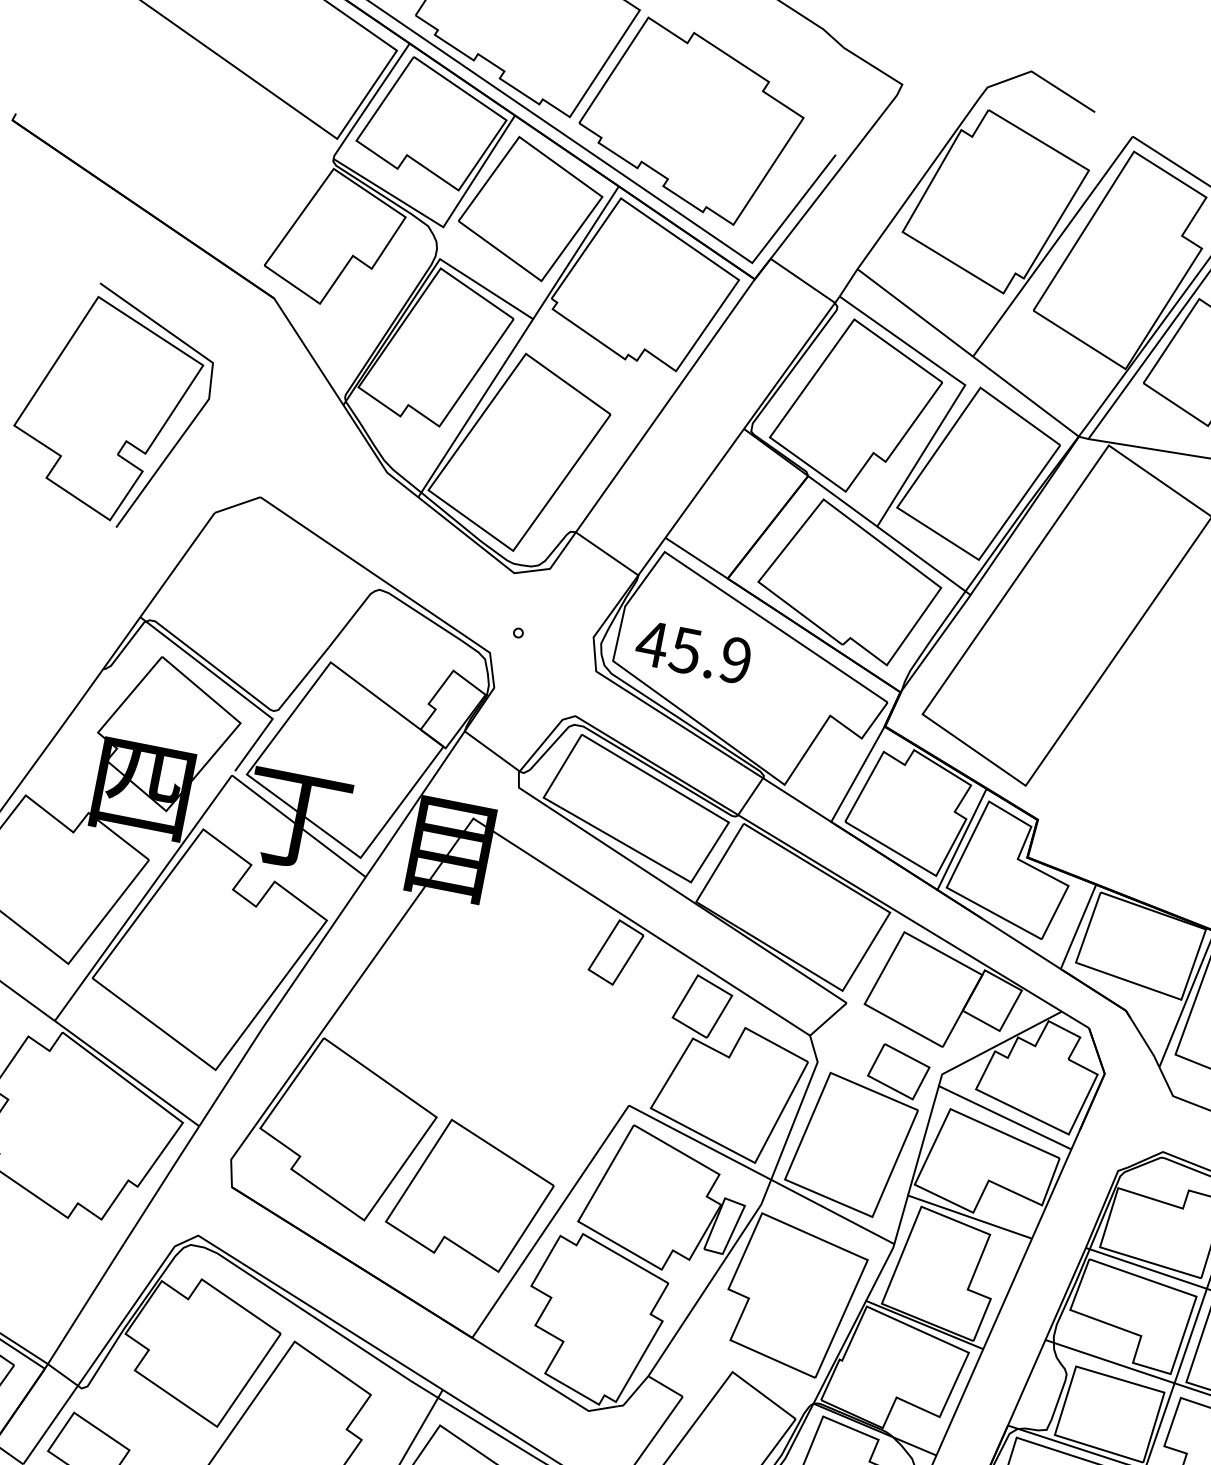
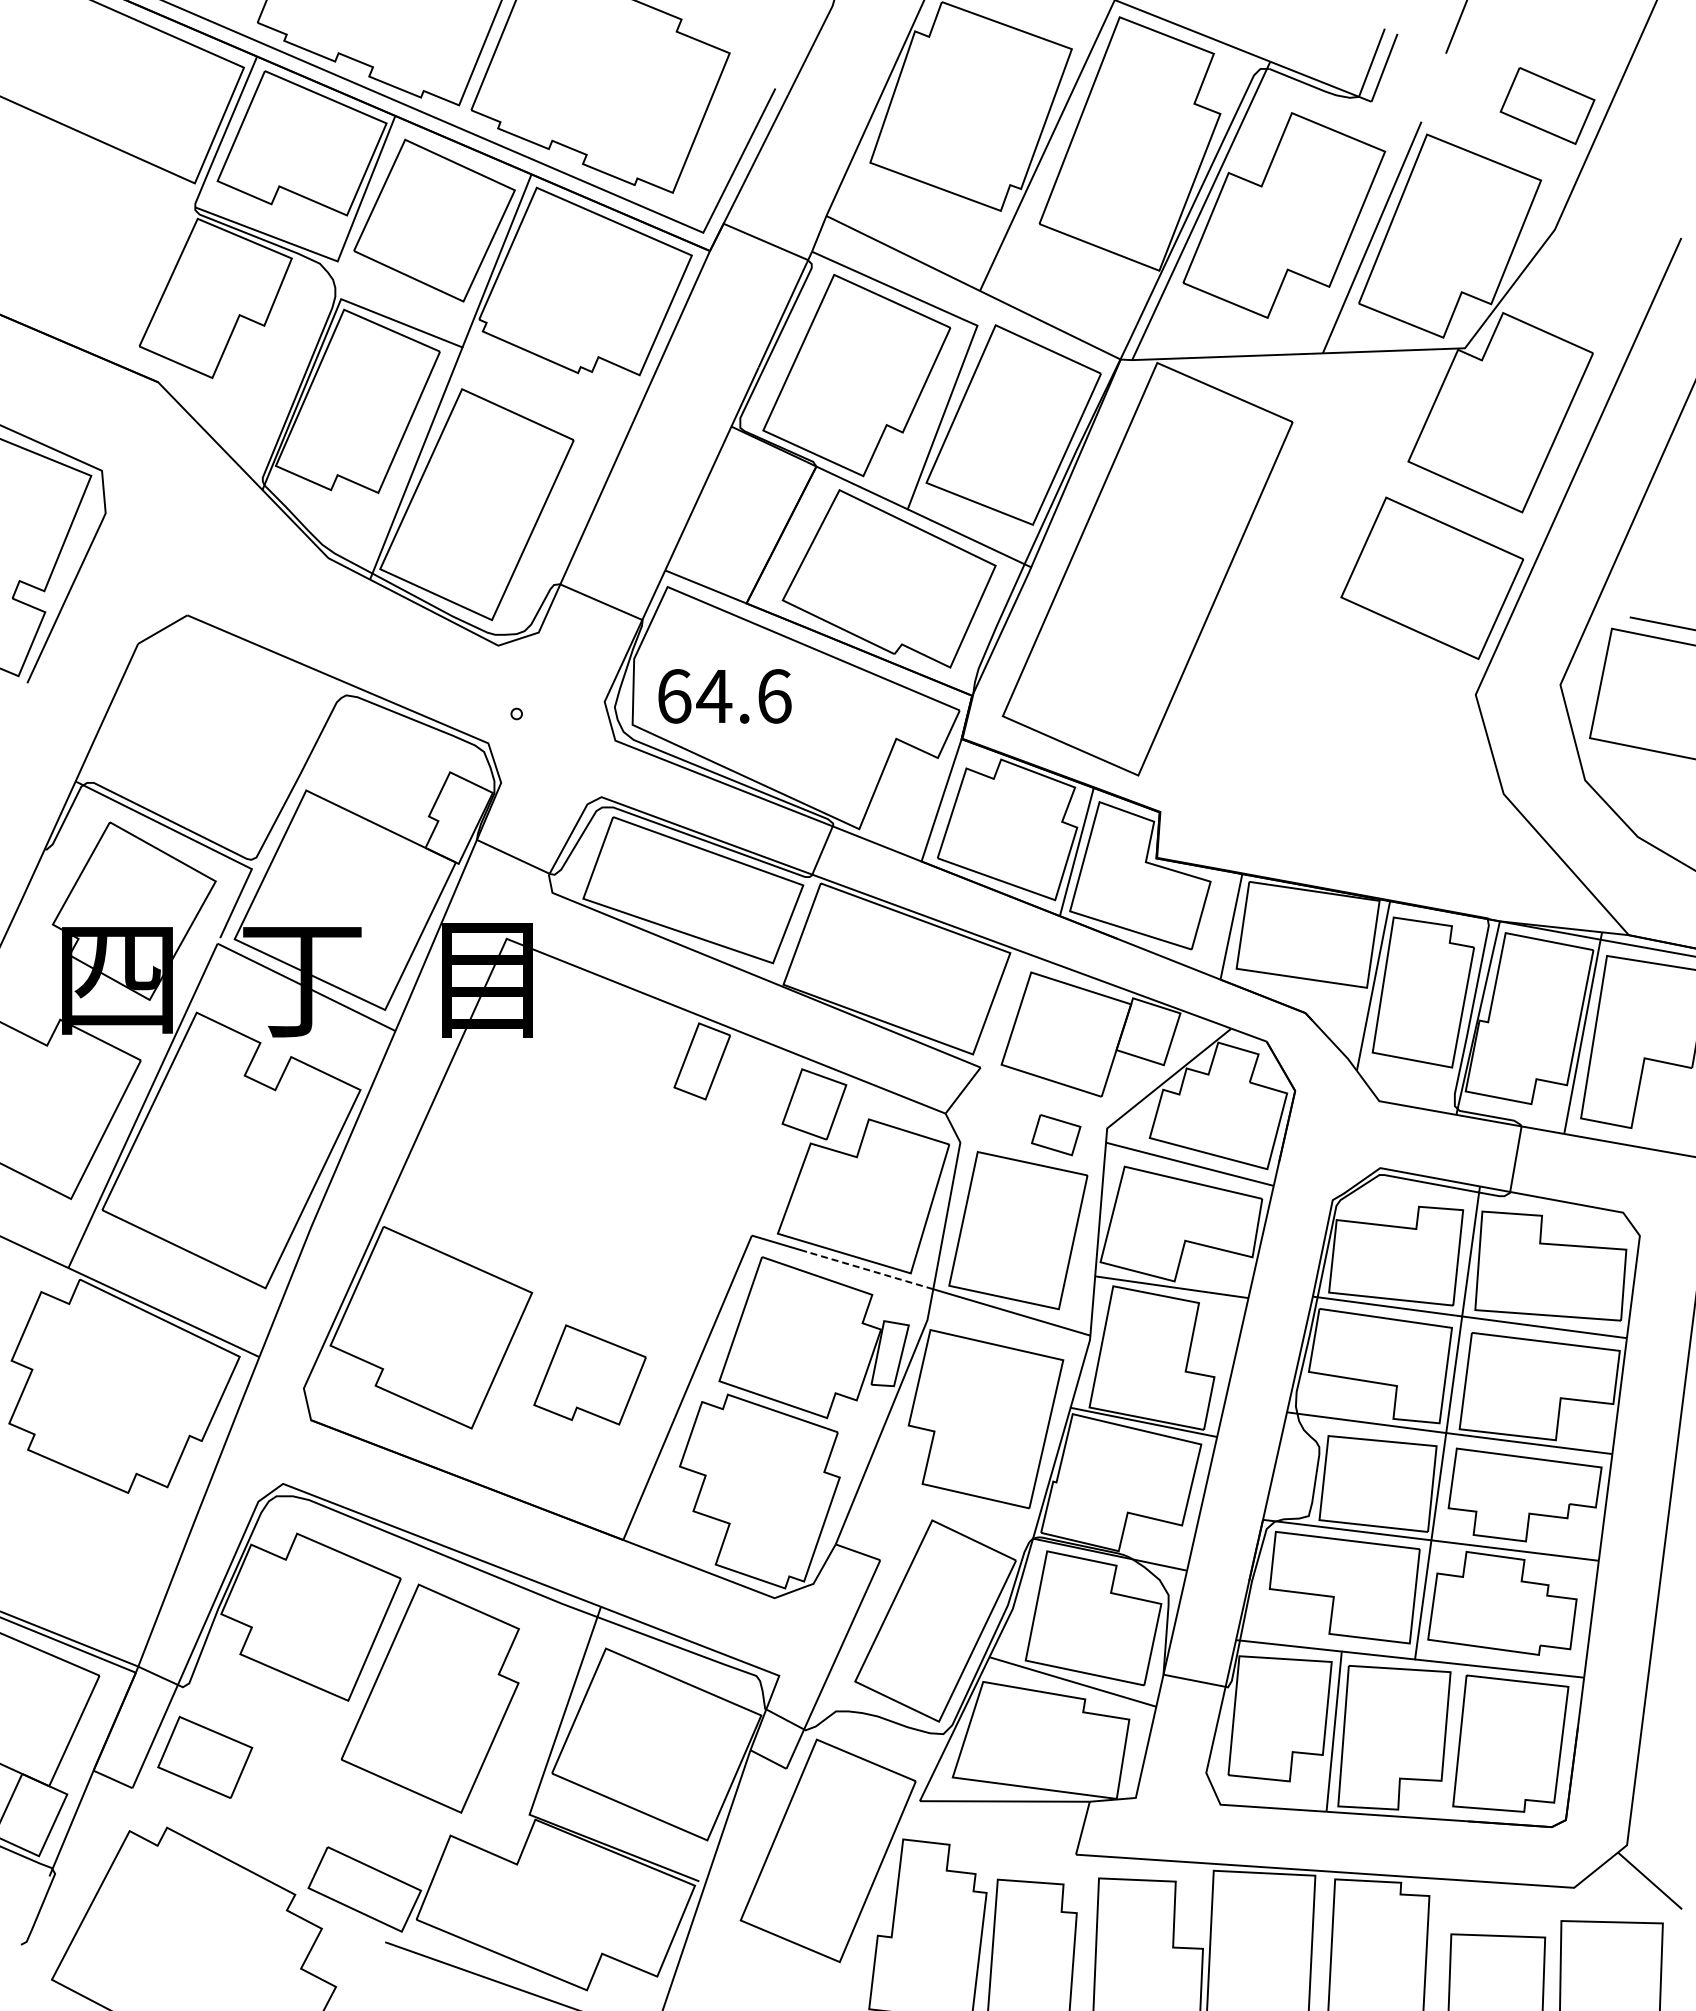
text: (693, 652) -> (723, 696), 45.9 -> 64.6
part: (898, 1070) -> (1055, 1134), size x0.7
line: (721, 1153) -> (870, 1270), solid -> dashed
part: (471, 1194) -> (589, 1374), size x0.6

